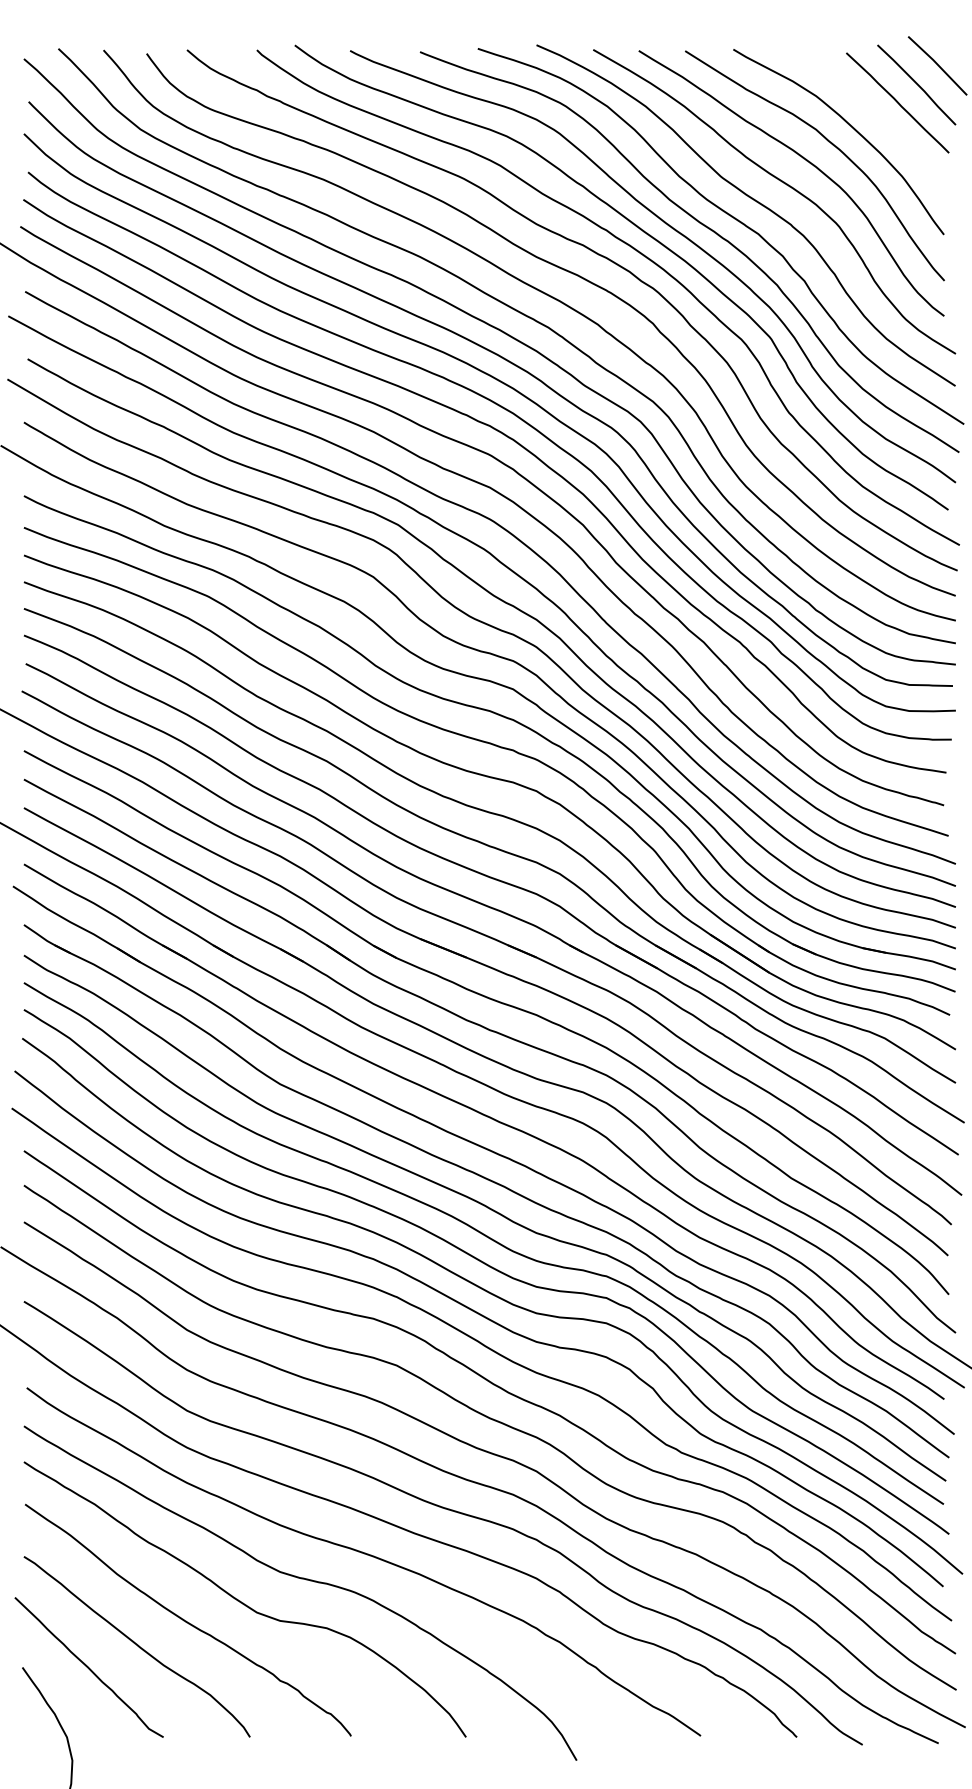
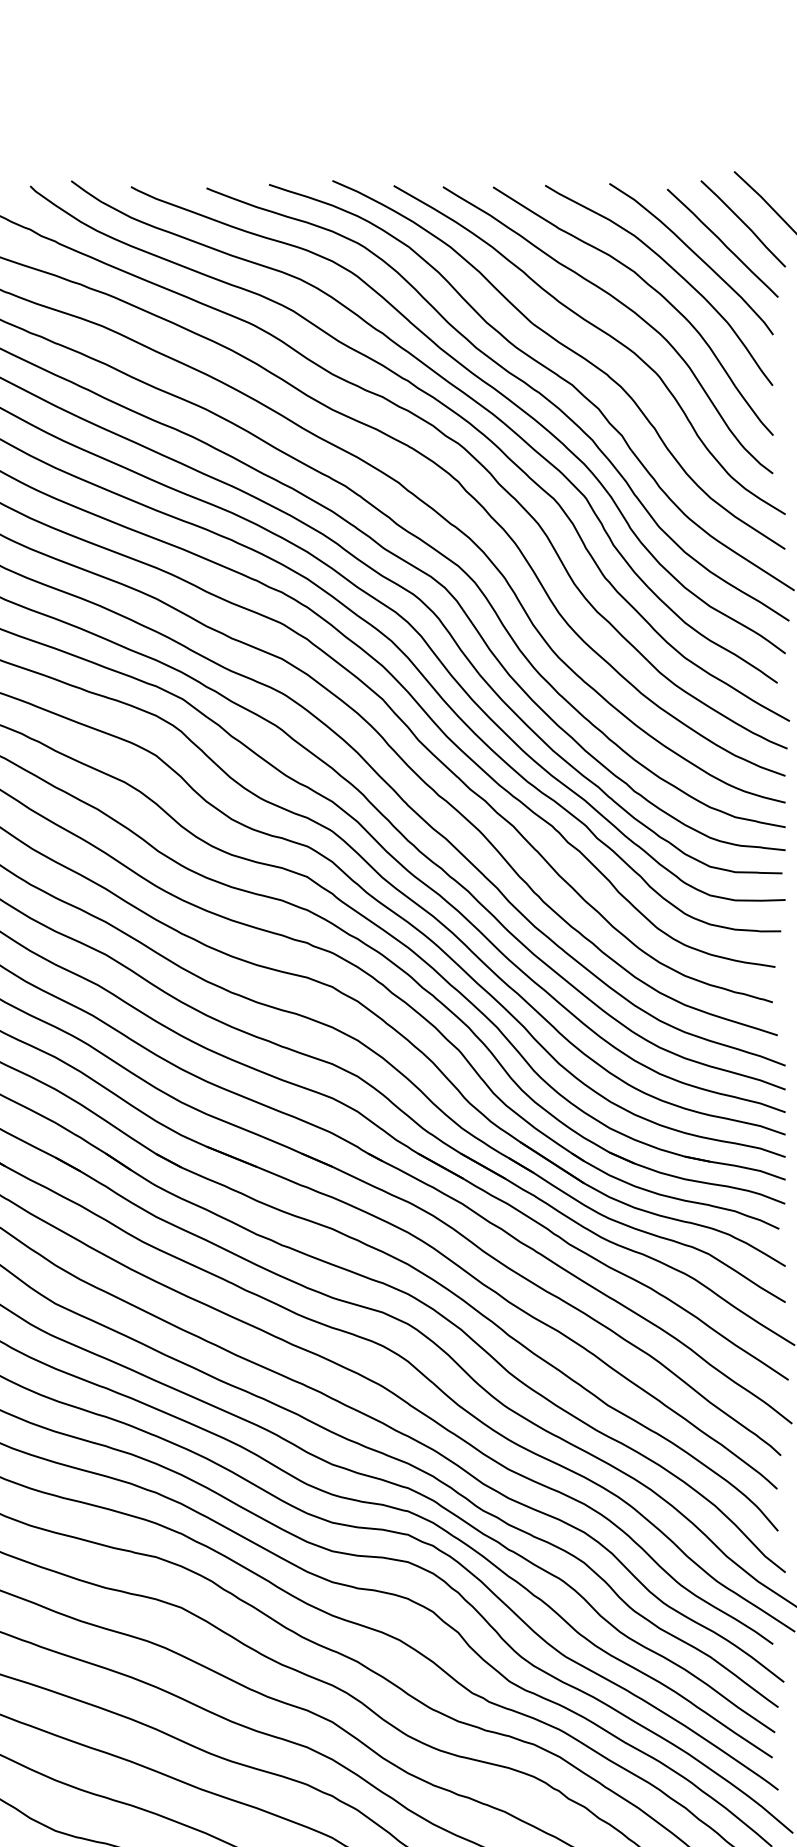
curve: (871, 113) -> (694, 254), added

